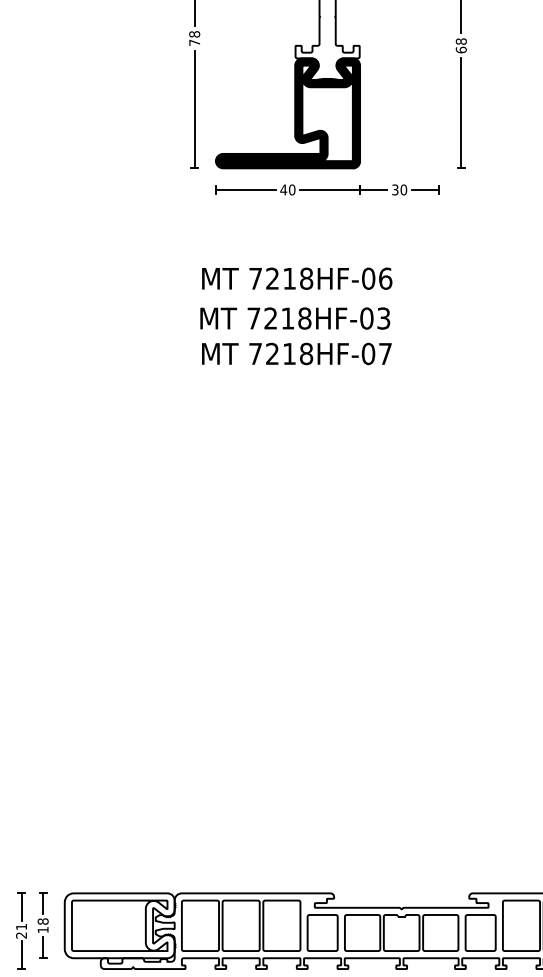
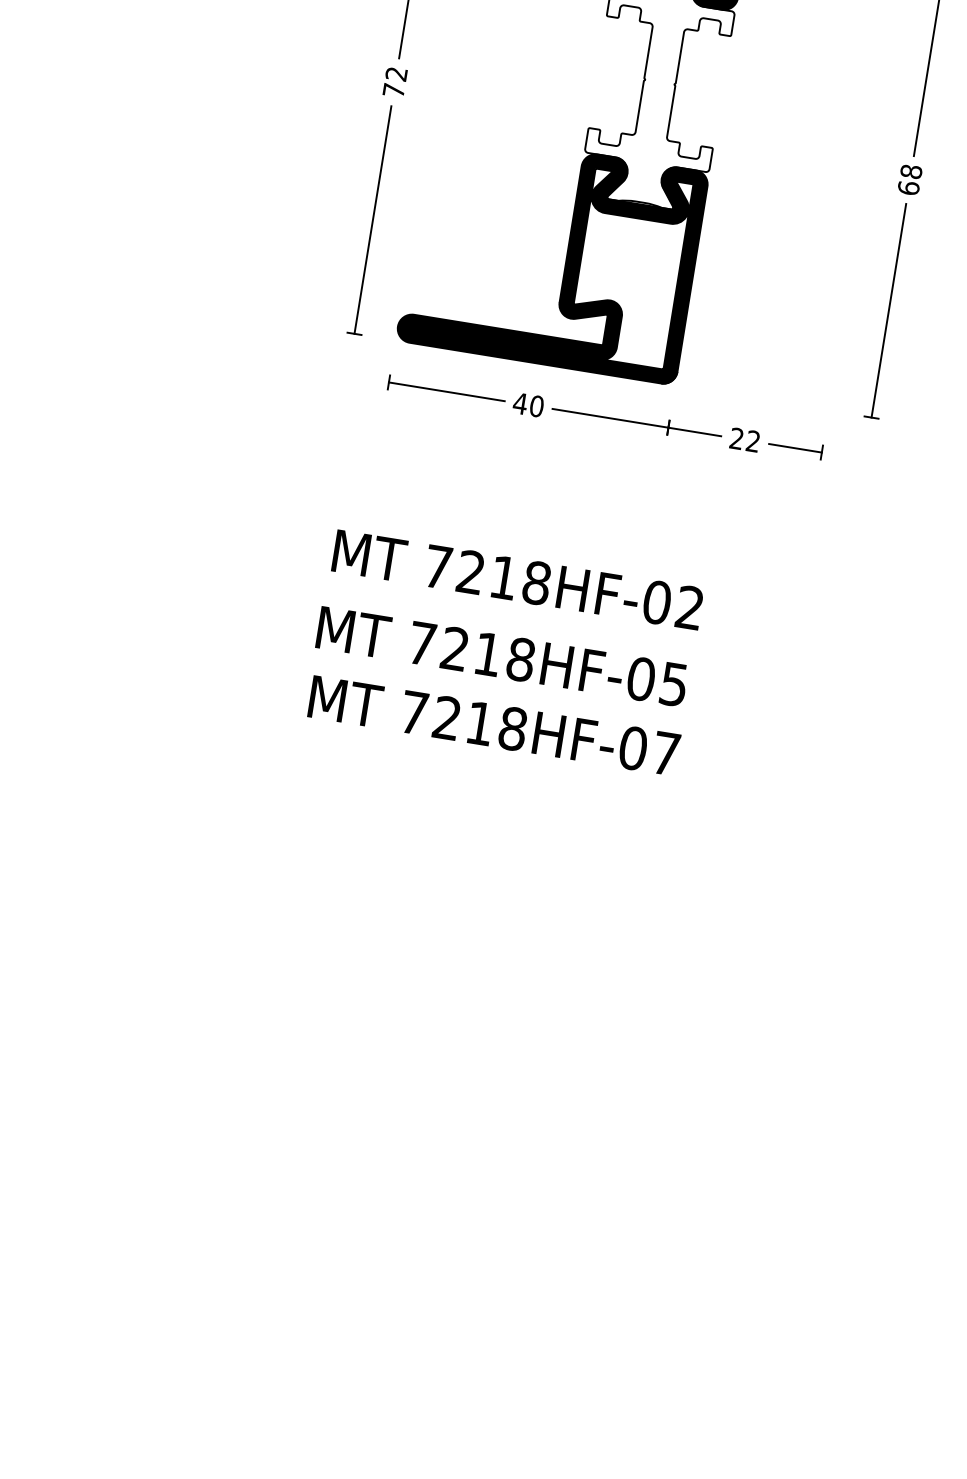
text: (194, 34) -> (396, 74), 78 -> 72
text: (399, 189) -> (745, 439), 30 -> 22
text: (385, 278) -> (689, 607), 7218HF-06 -> 7218HF-02
text: (384, 317) -> (675, 682), 7218HF-03 -> 7218HF-05

